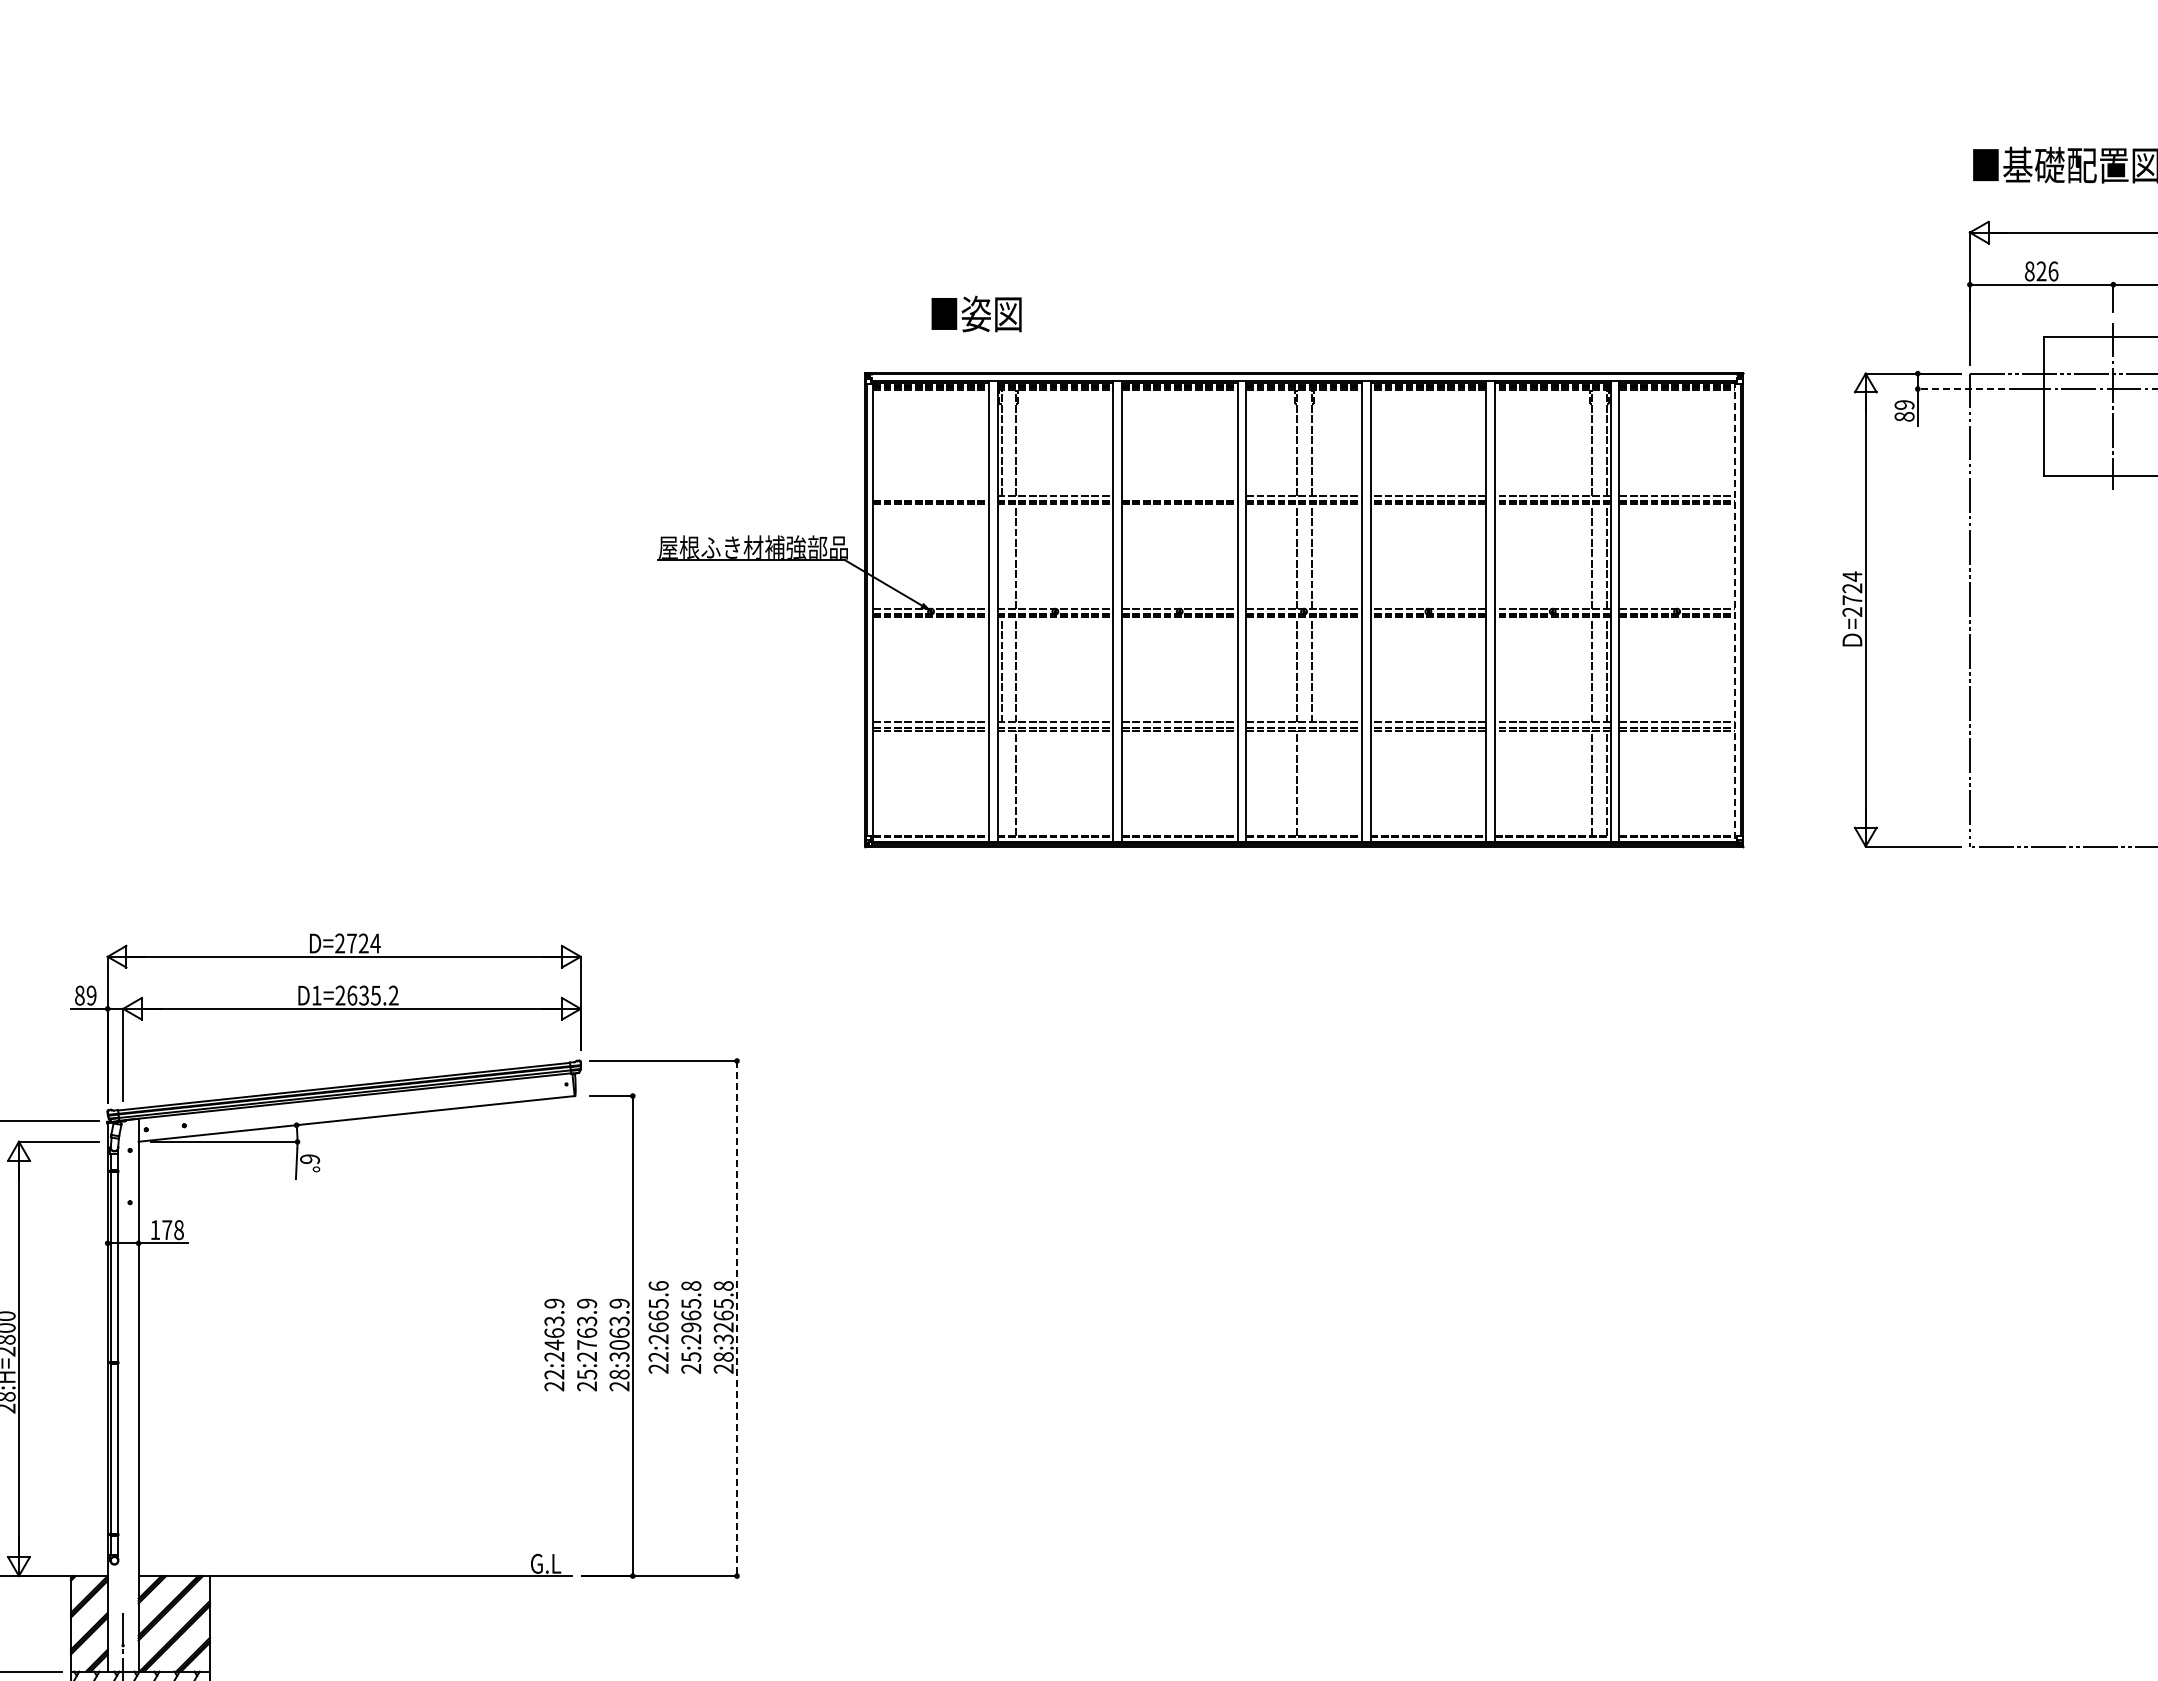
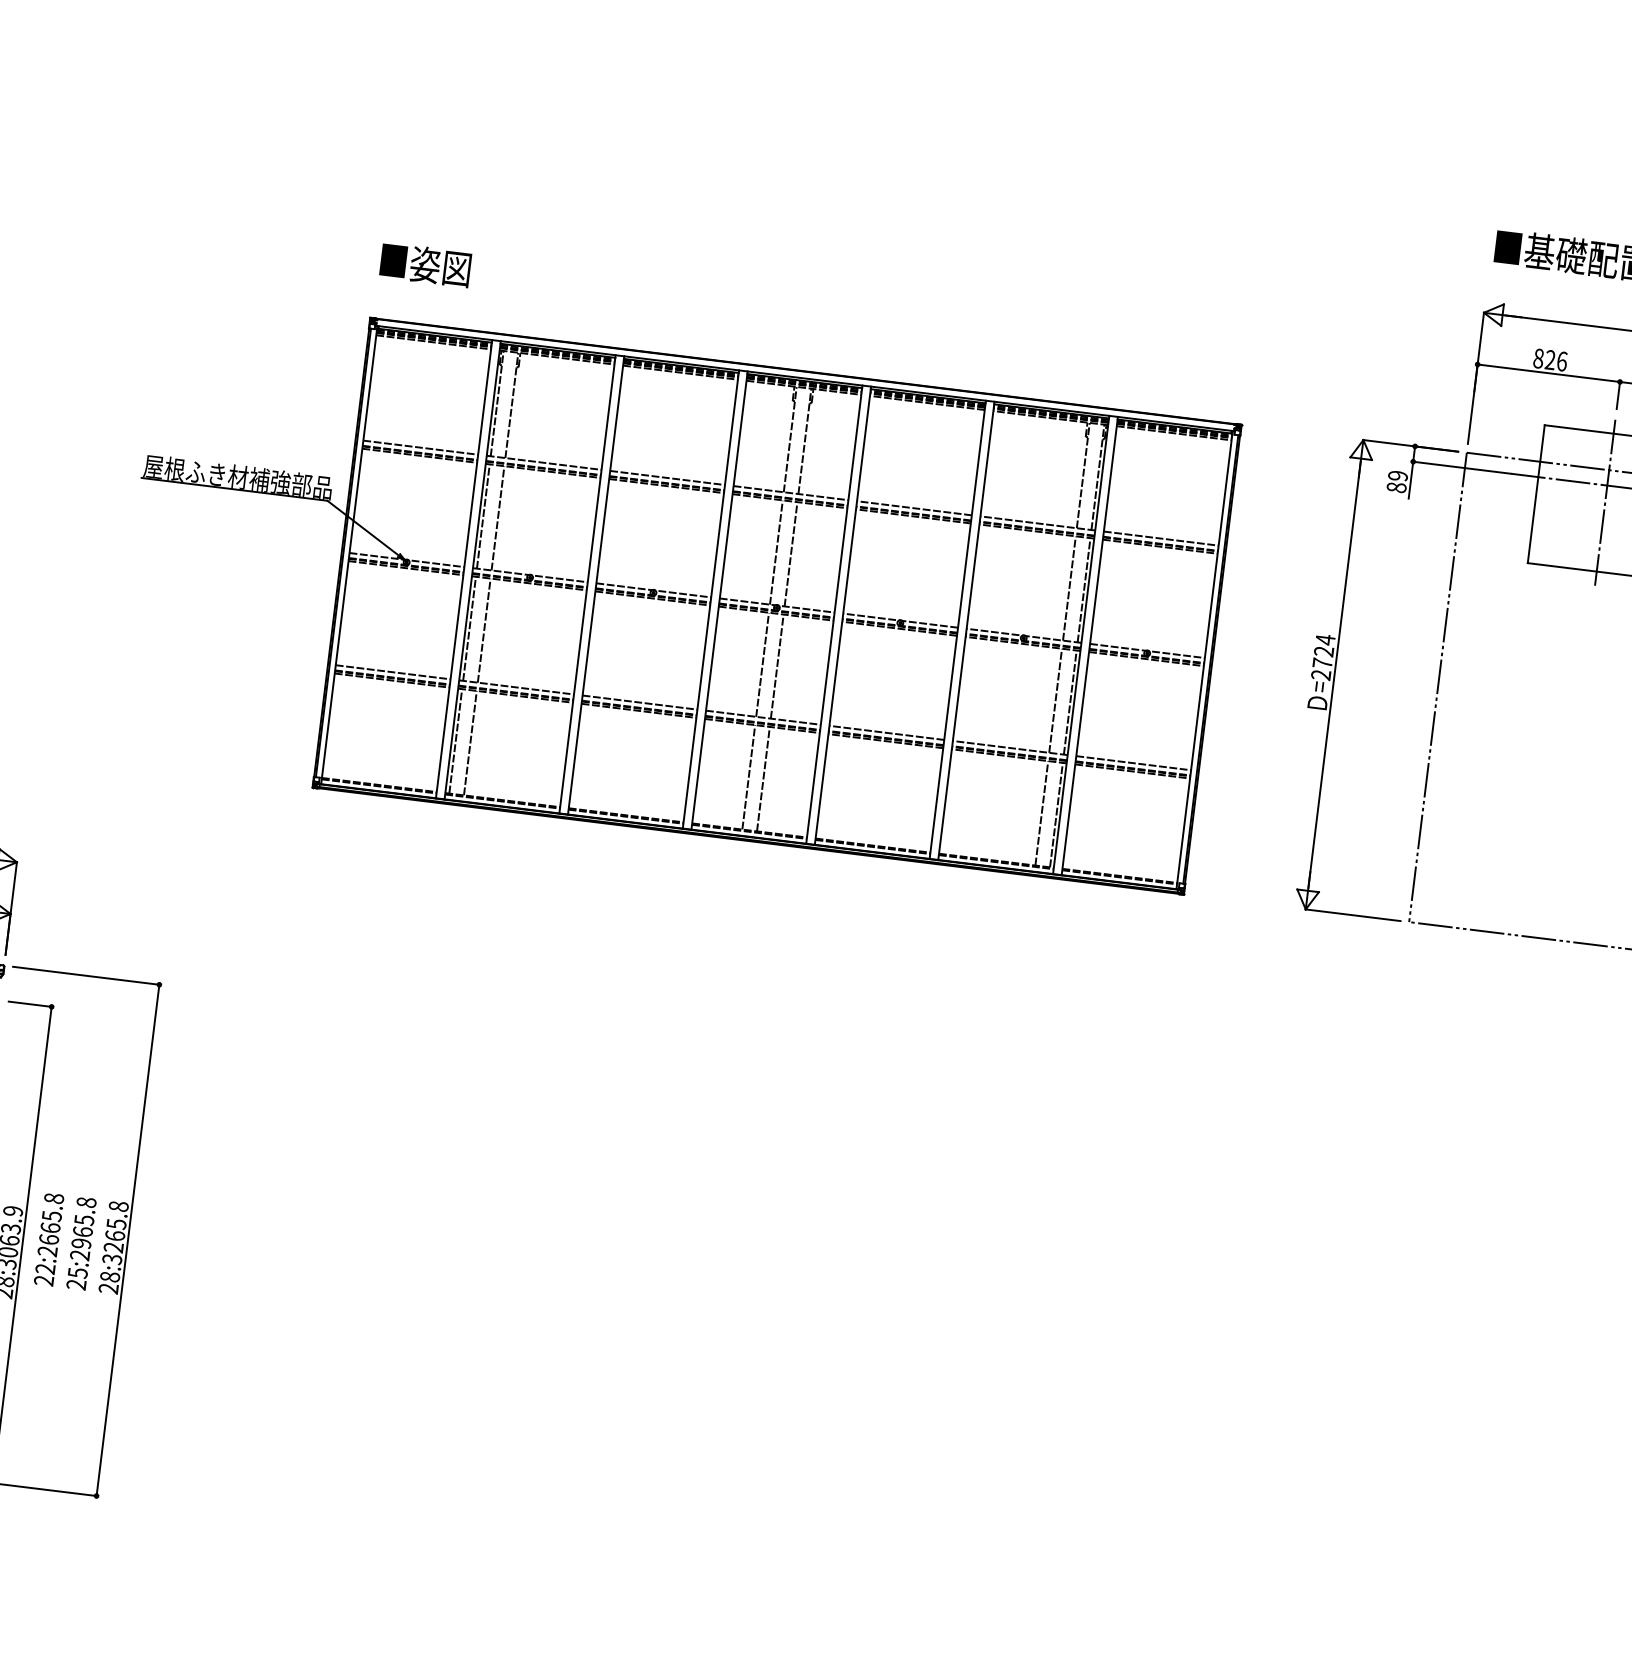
text: (976, 313) -> (425, 264), moved
line: (1966, 389) -> (1461, 468), dashed -> solid
line: (930, 496) -> (420, 448), added
line: (1179, 496) -> (667, 478), added
line: (1001, 556) -> (483, 516), added
line: (1734, 611) -> (1204, 660), dashed -> solid
line: (1001, 782) -> (455, 740), added
line: (1311, 782) -> (763, 778), added
text: (658, 1285) -> (54, 1198), 22:2665.6 -> 22:2665.8
line: (737, 1318) -> (128, 1240), dashed -> solid

